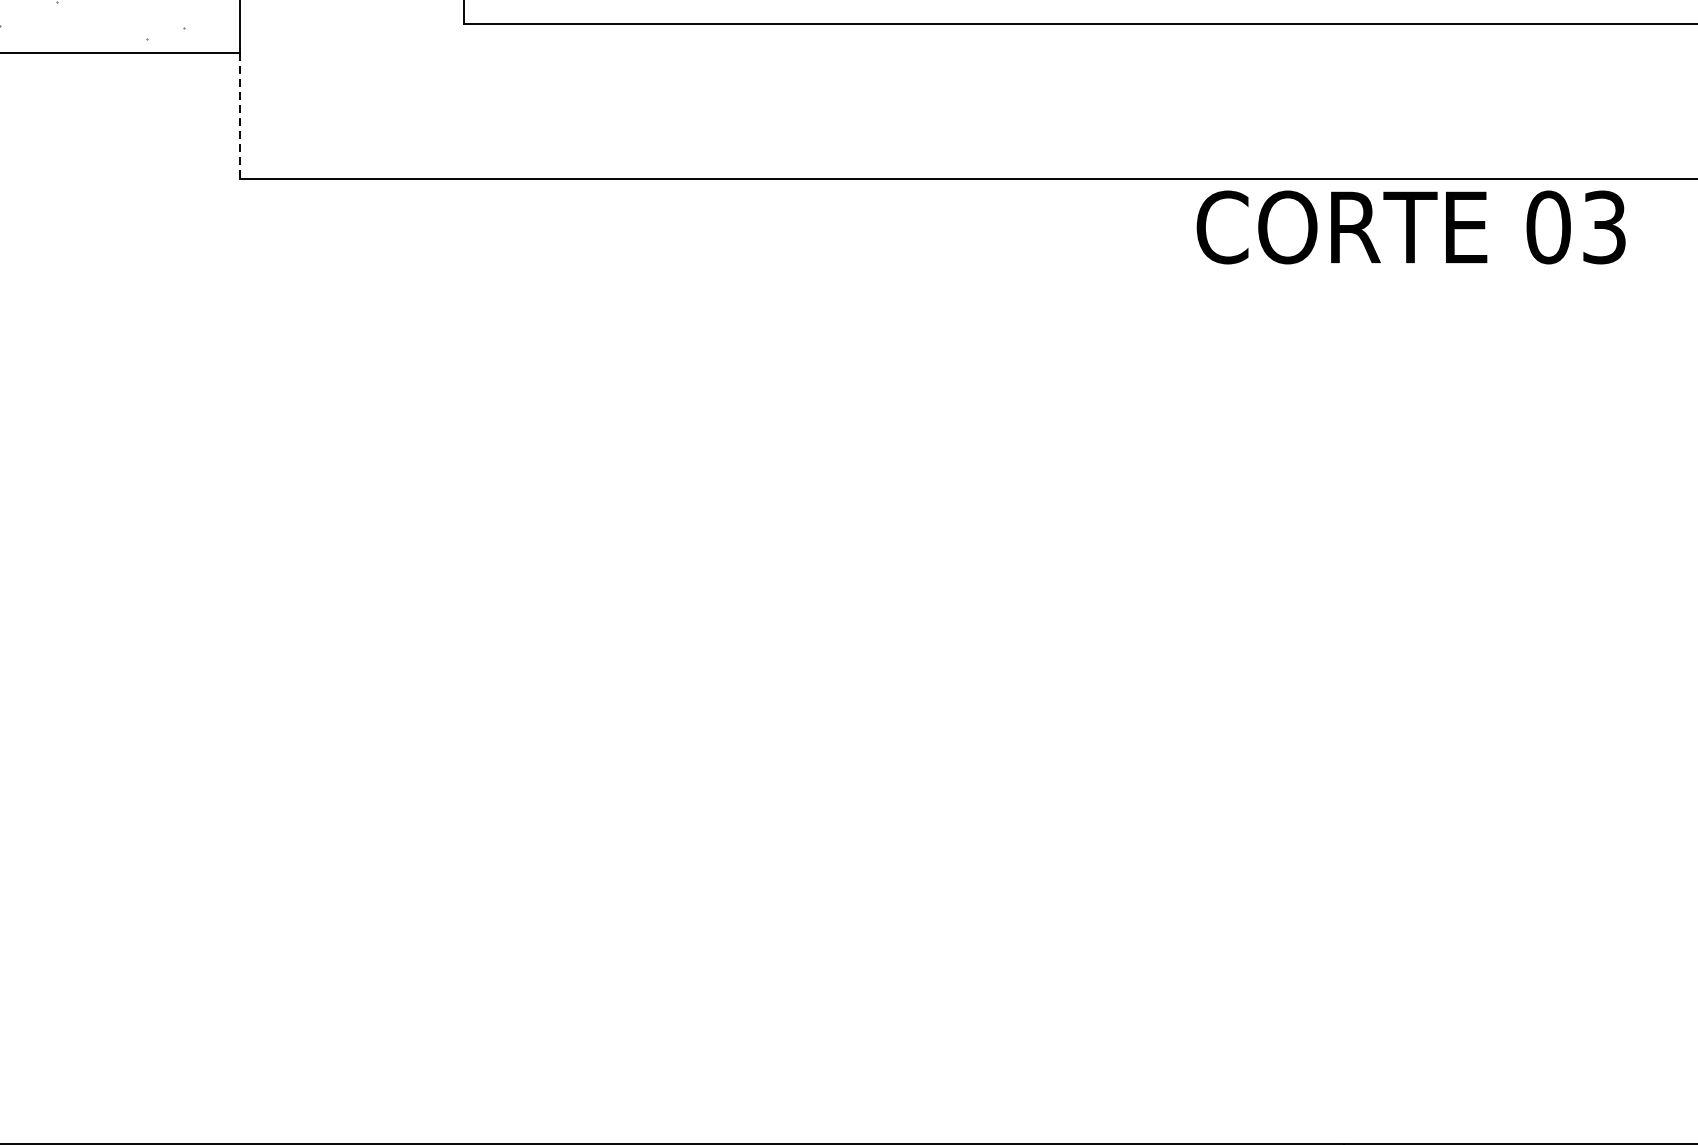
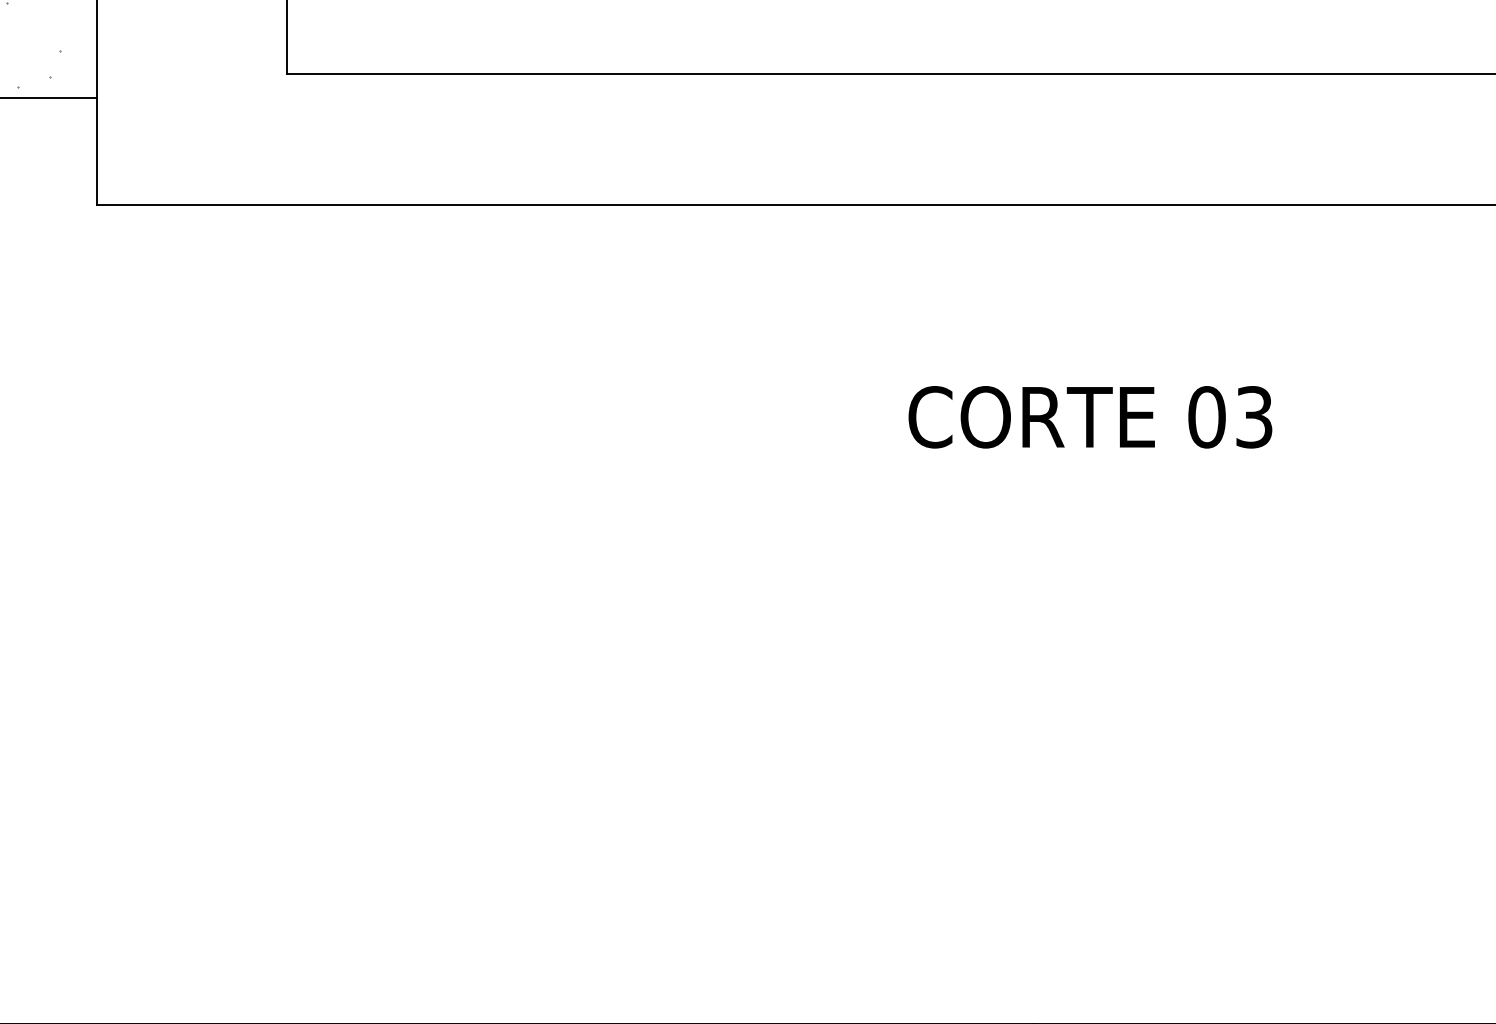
line: (239, 116) -> (96, 152), dashed -> solid
text: (1411, 227) -> (1090, 417), moved

